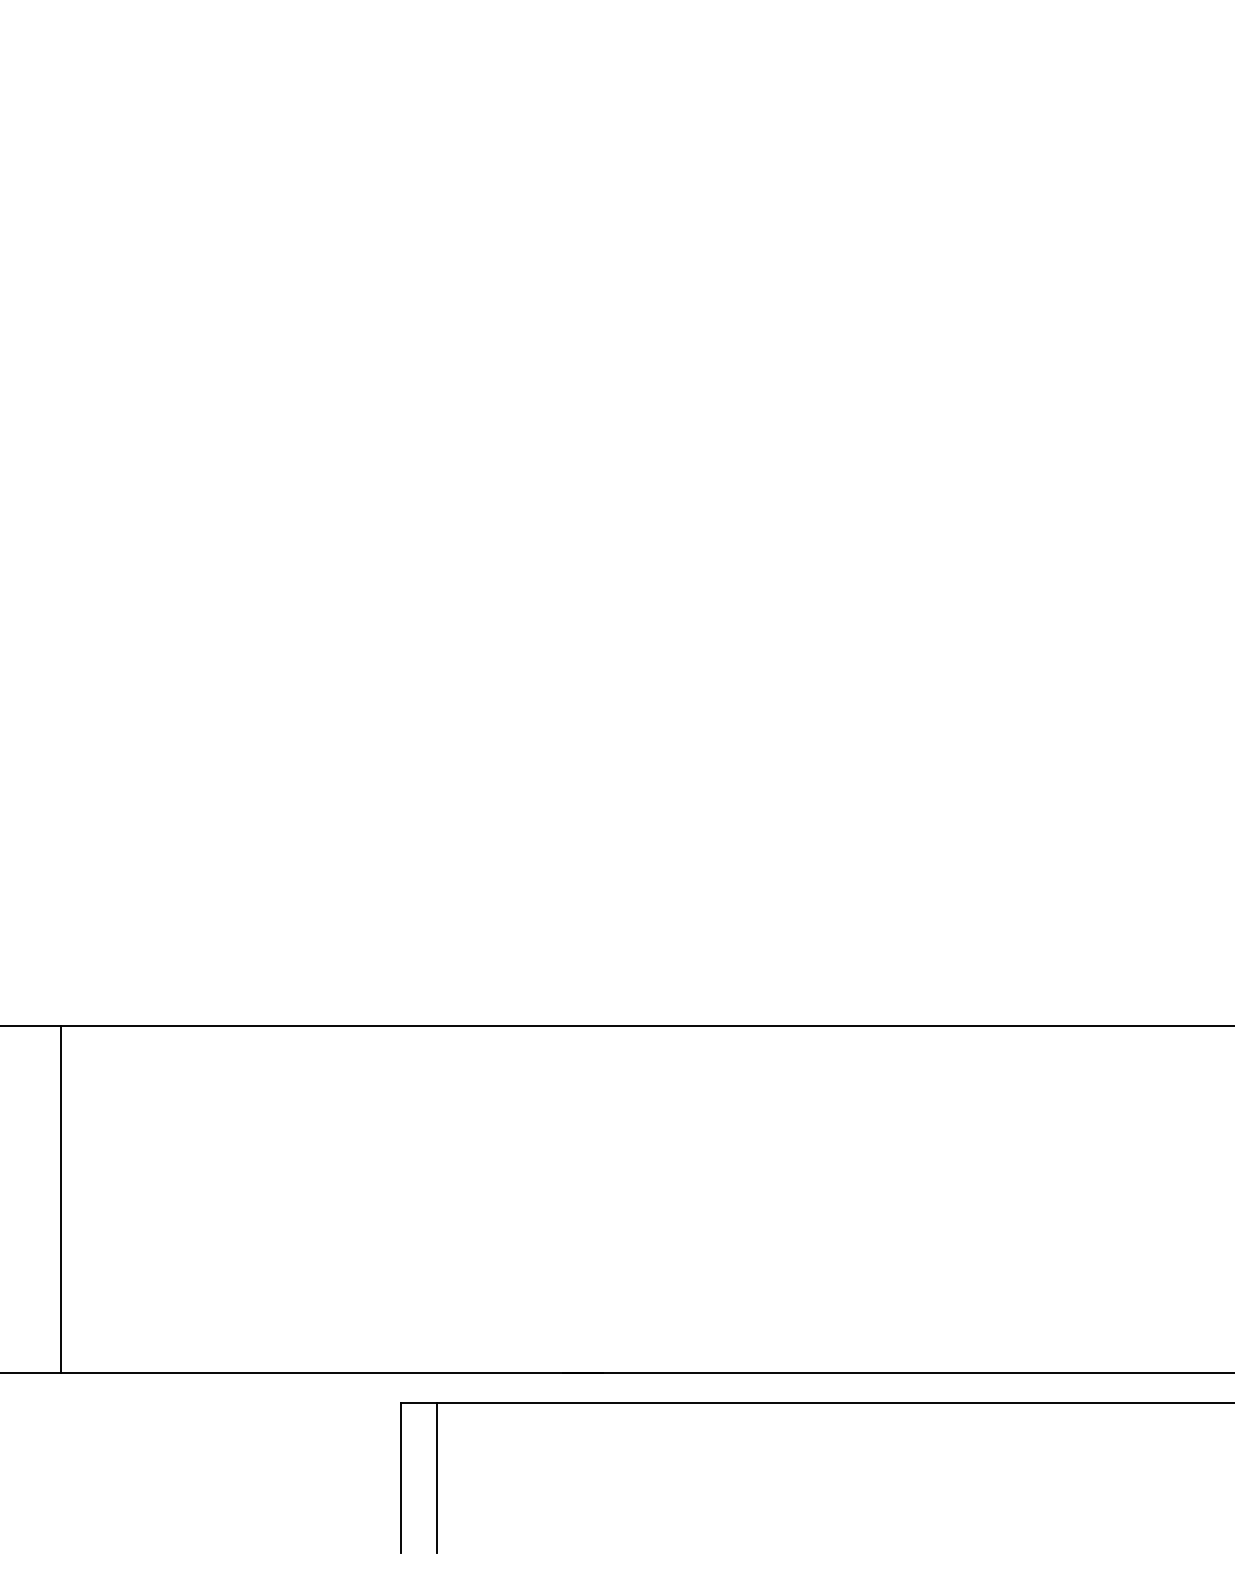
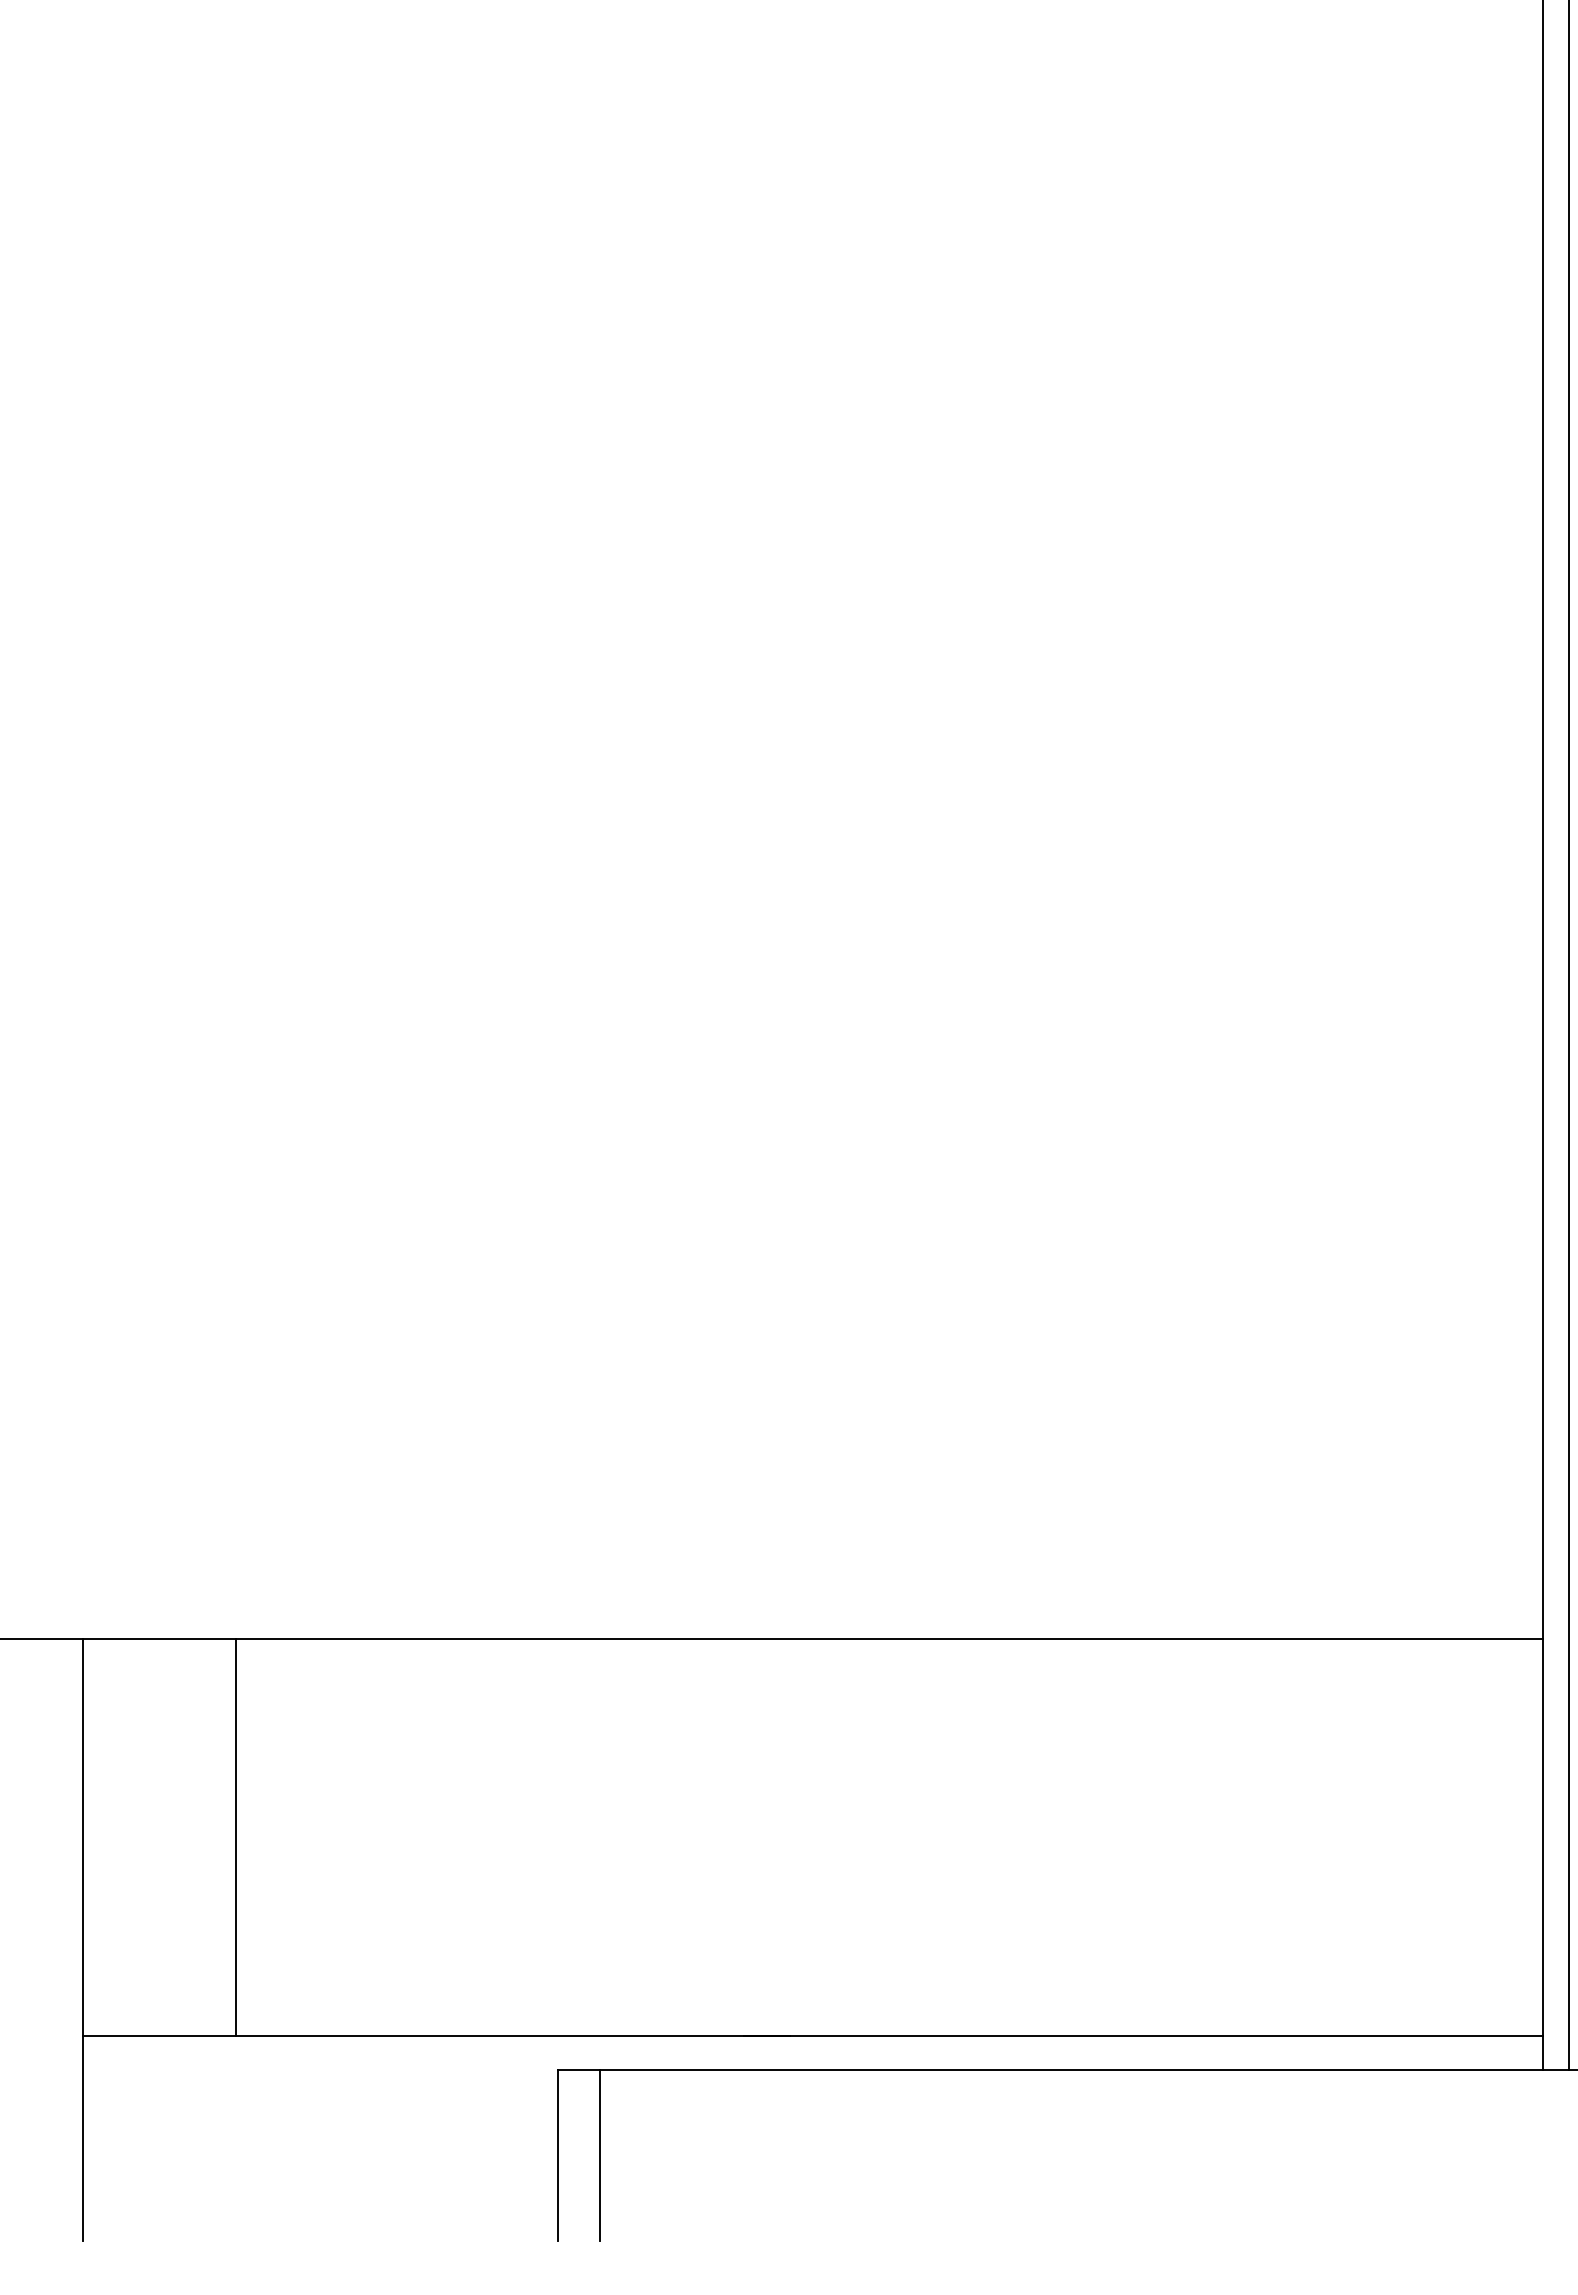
line: (60, 1199) -> (235, 1837), moved

